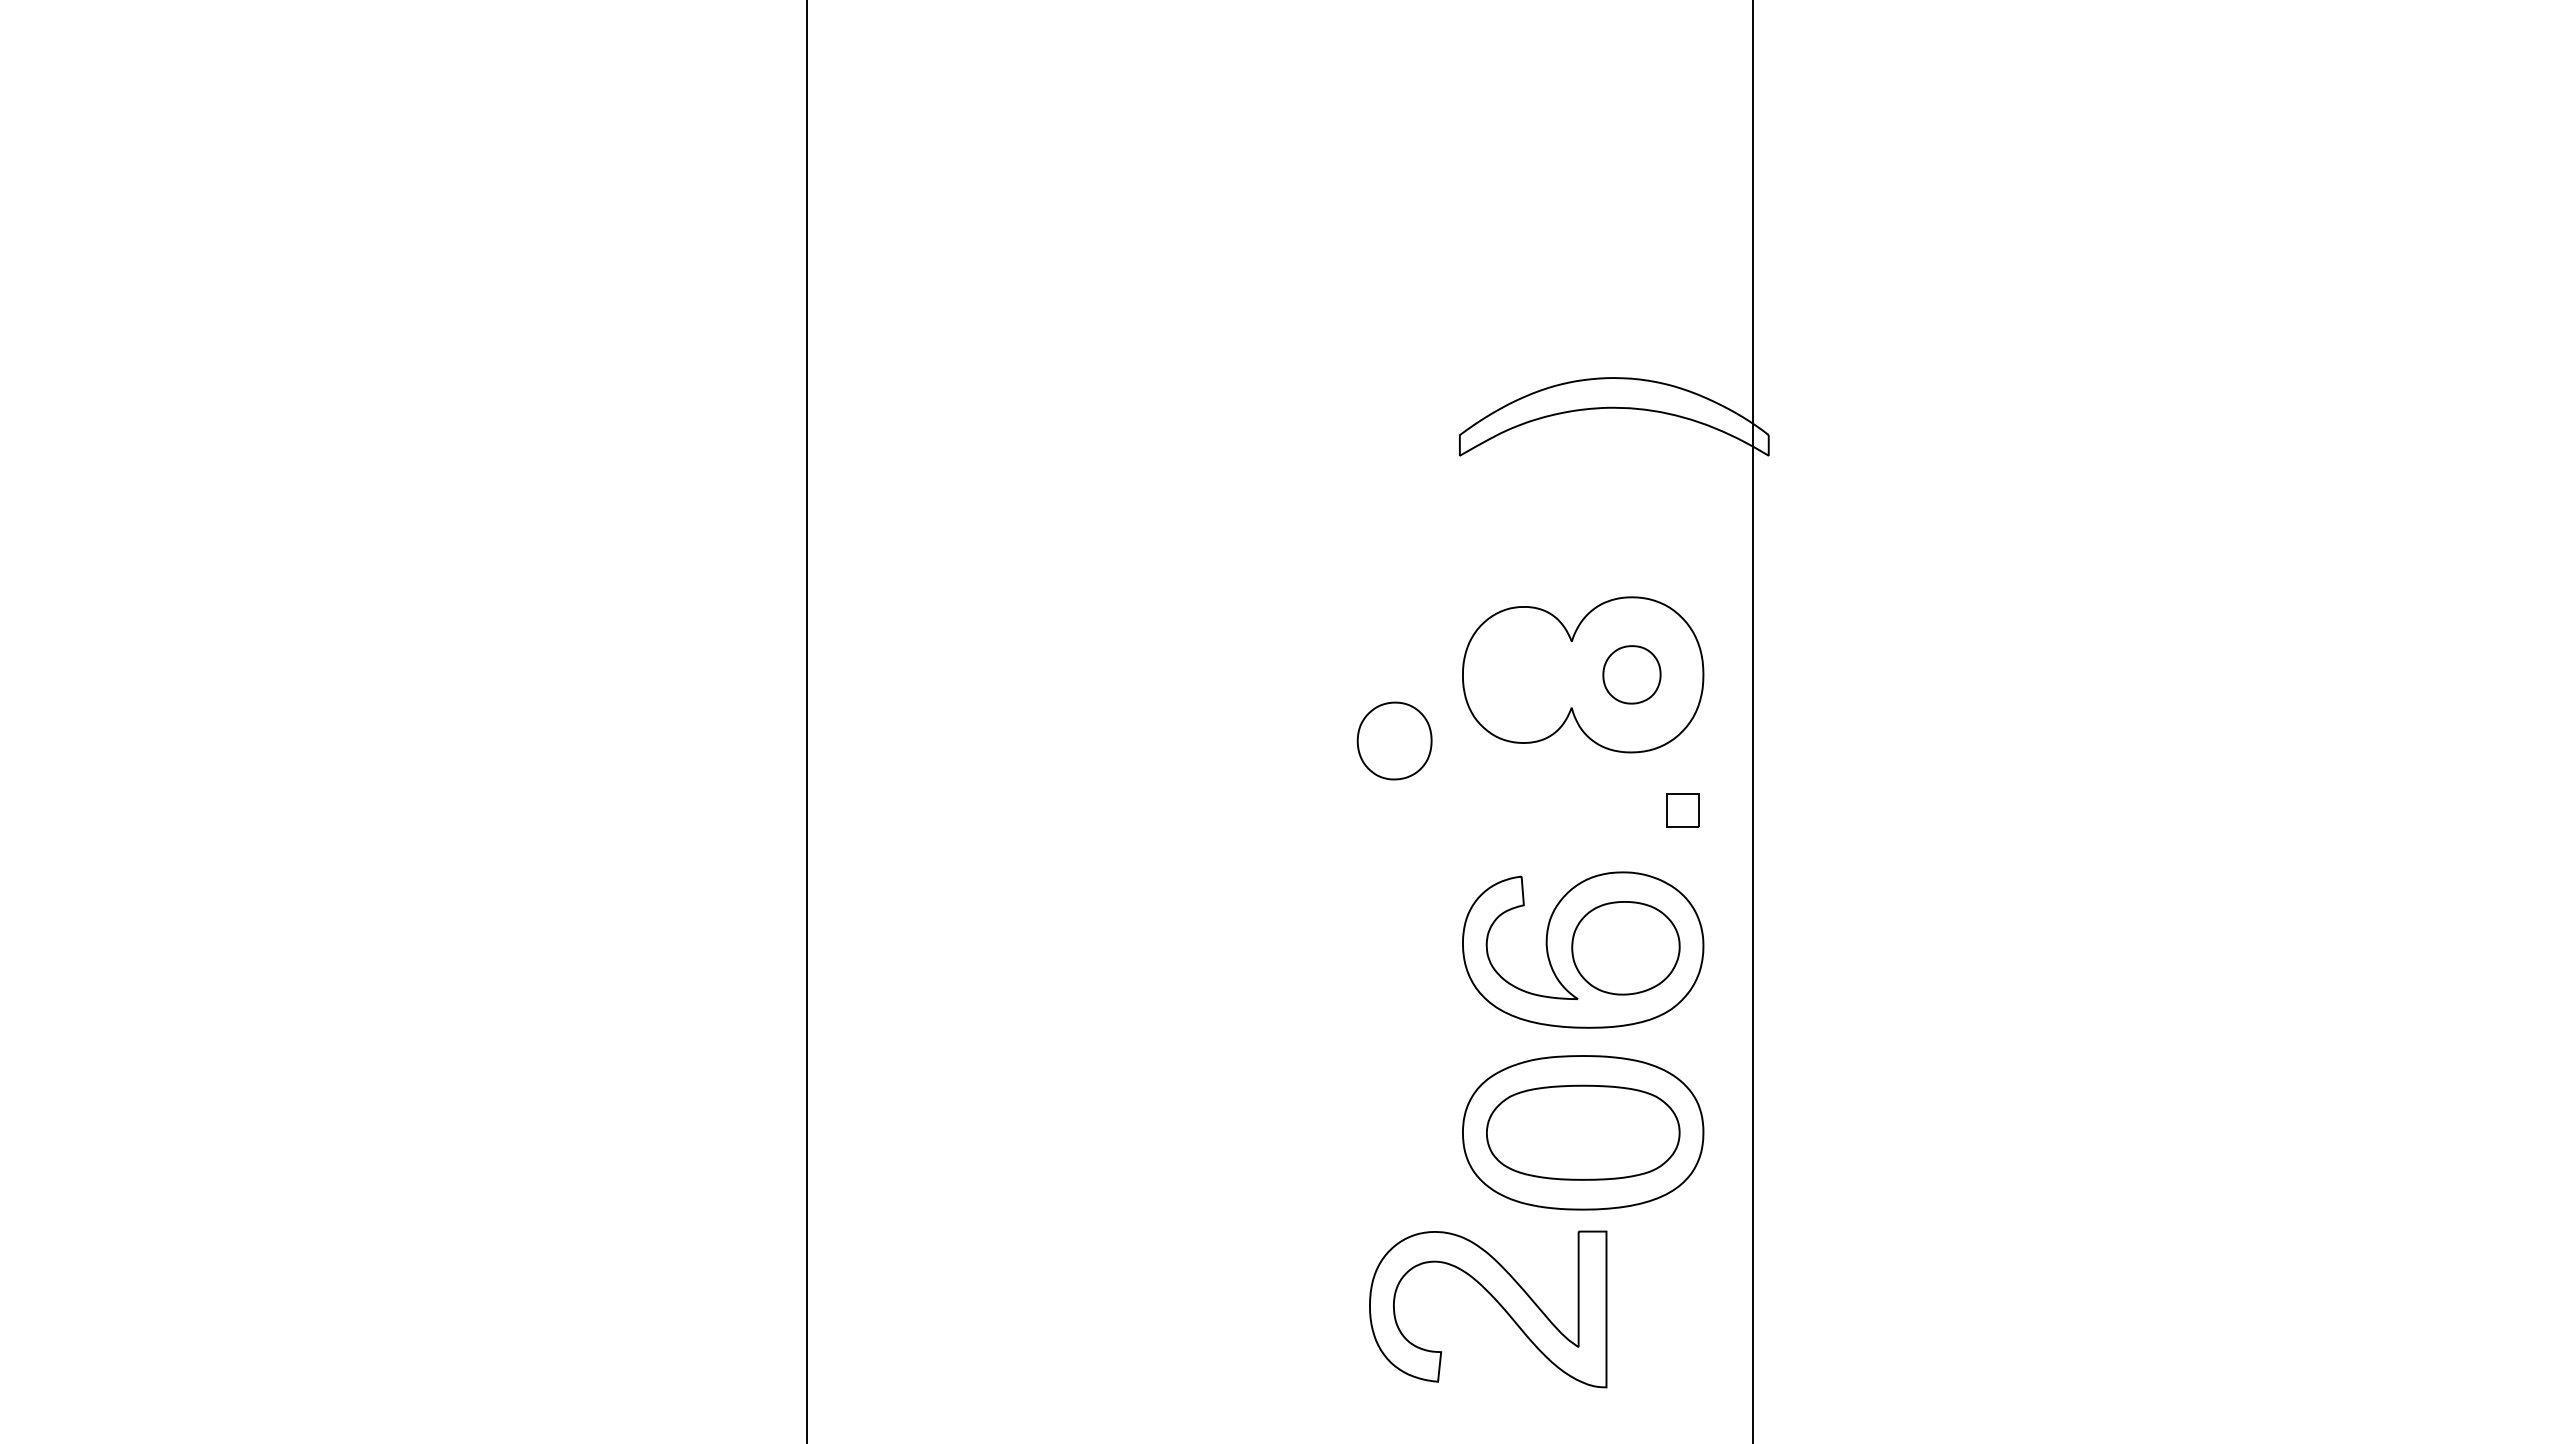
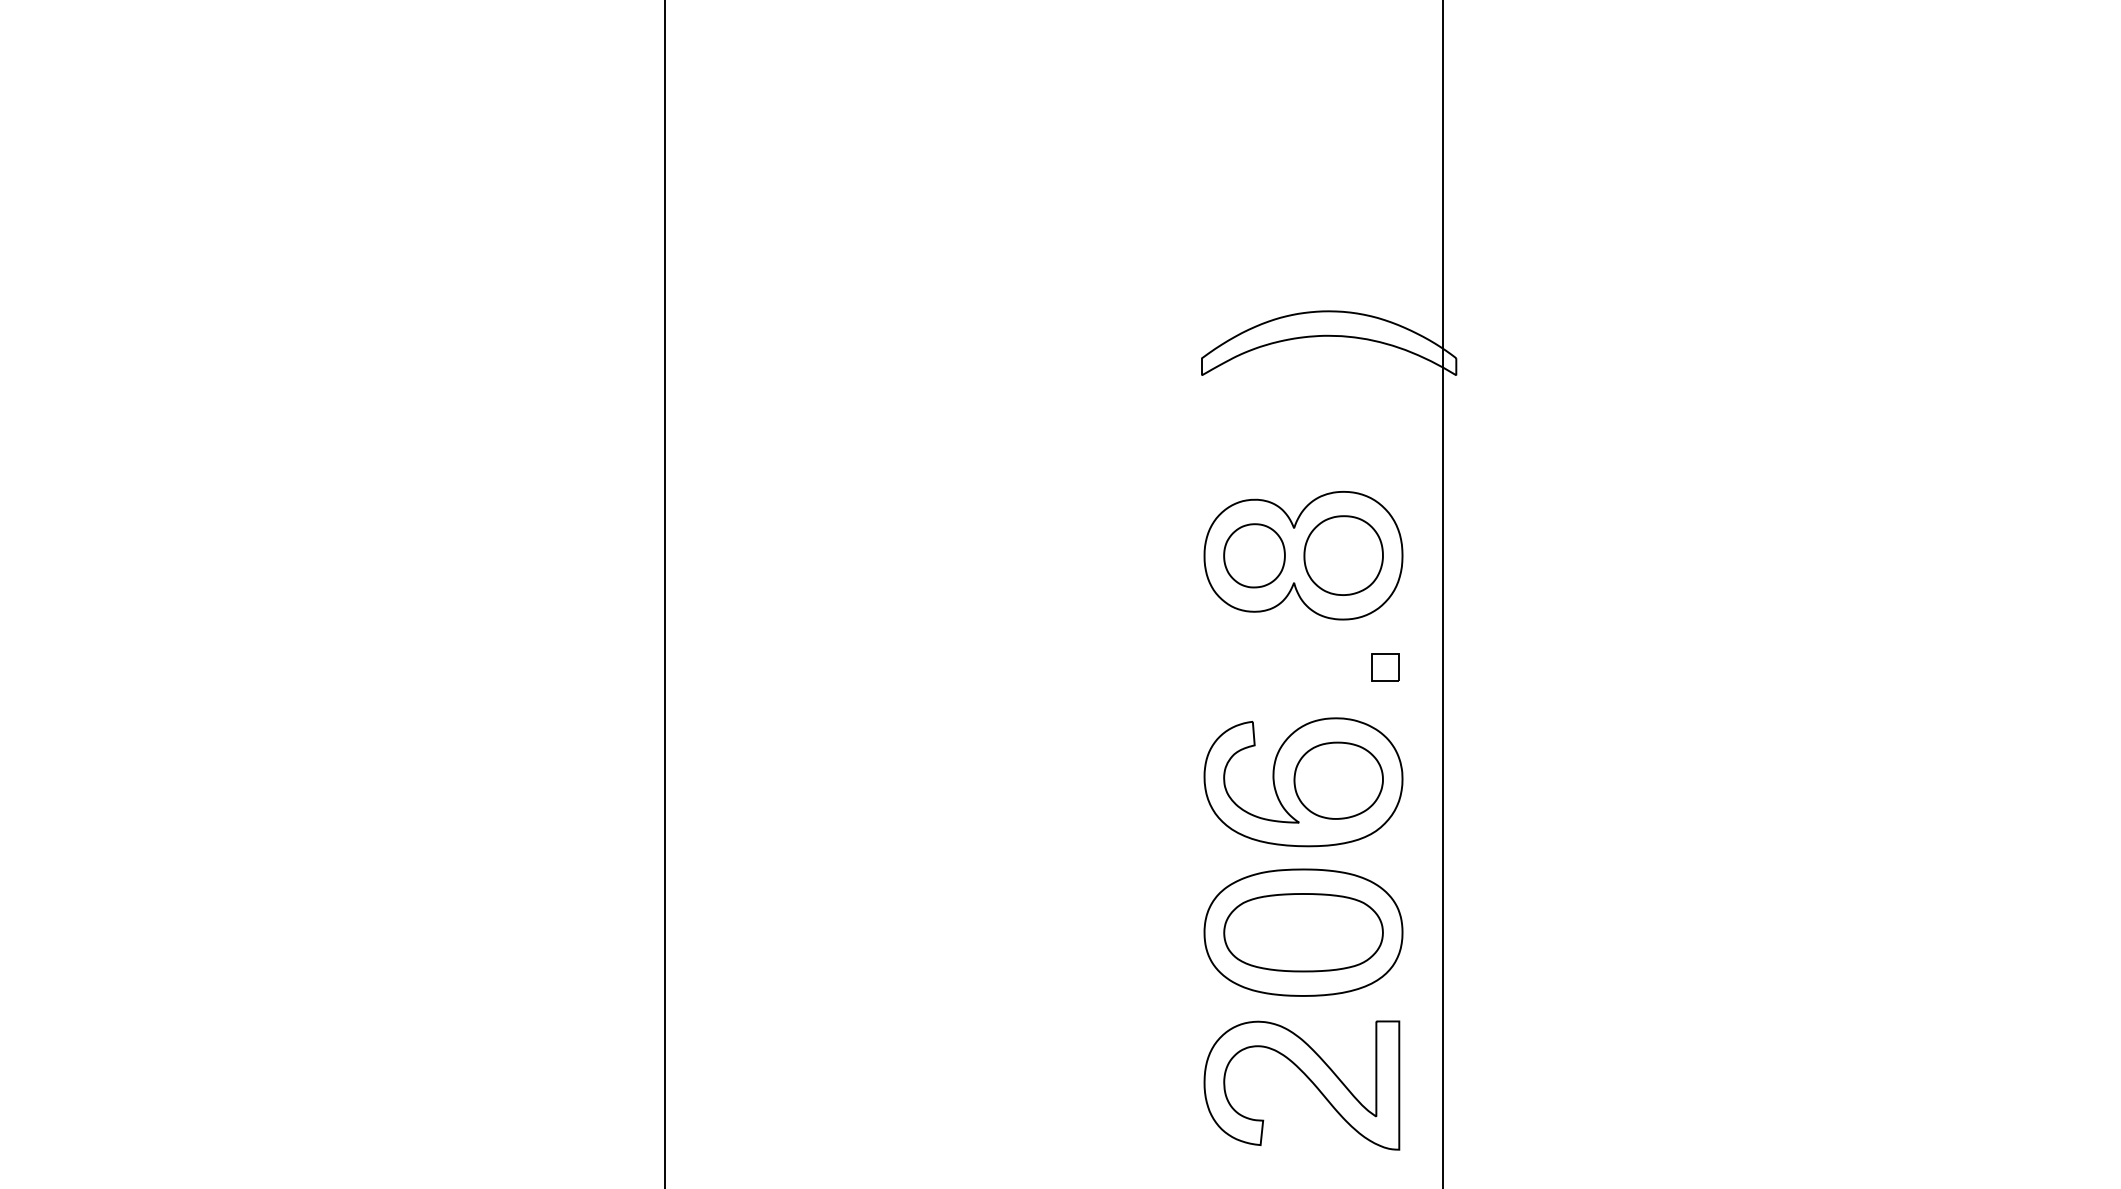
part: (1631, 674) -> (1343, 555), size x1.67
part: (1394, 740) -> (1254, 555), moved
part: (1497, 1303) -> (1309, 1080), moved

